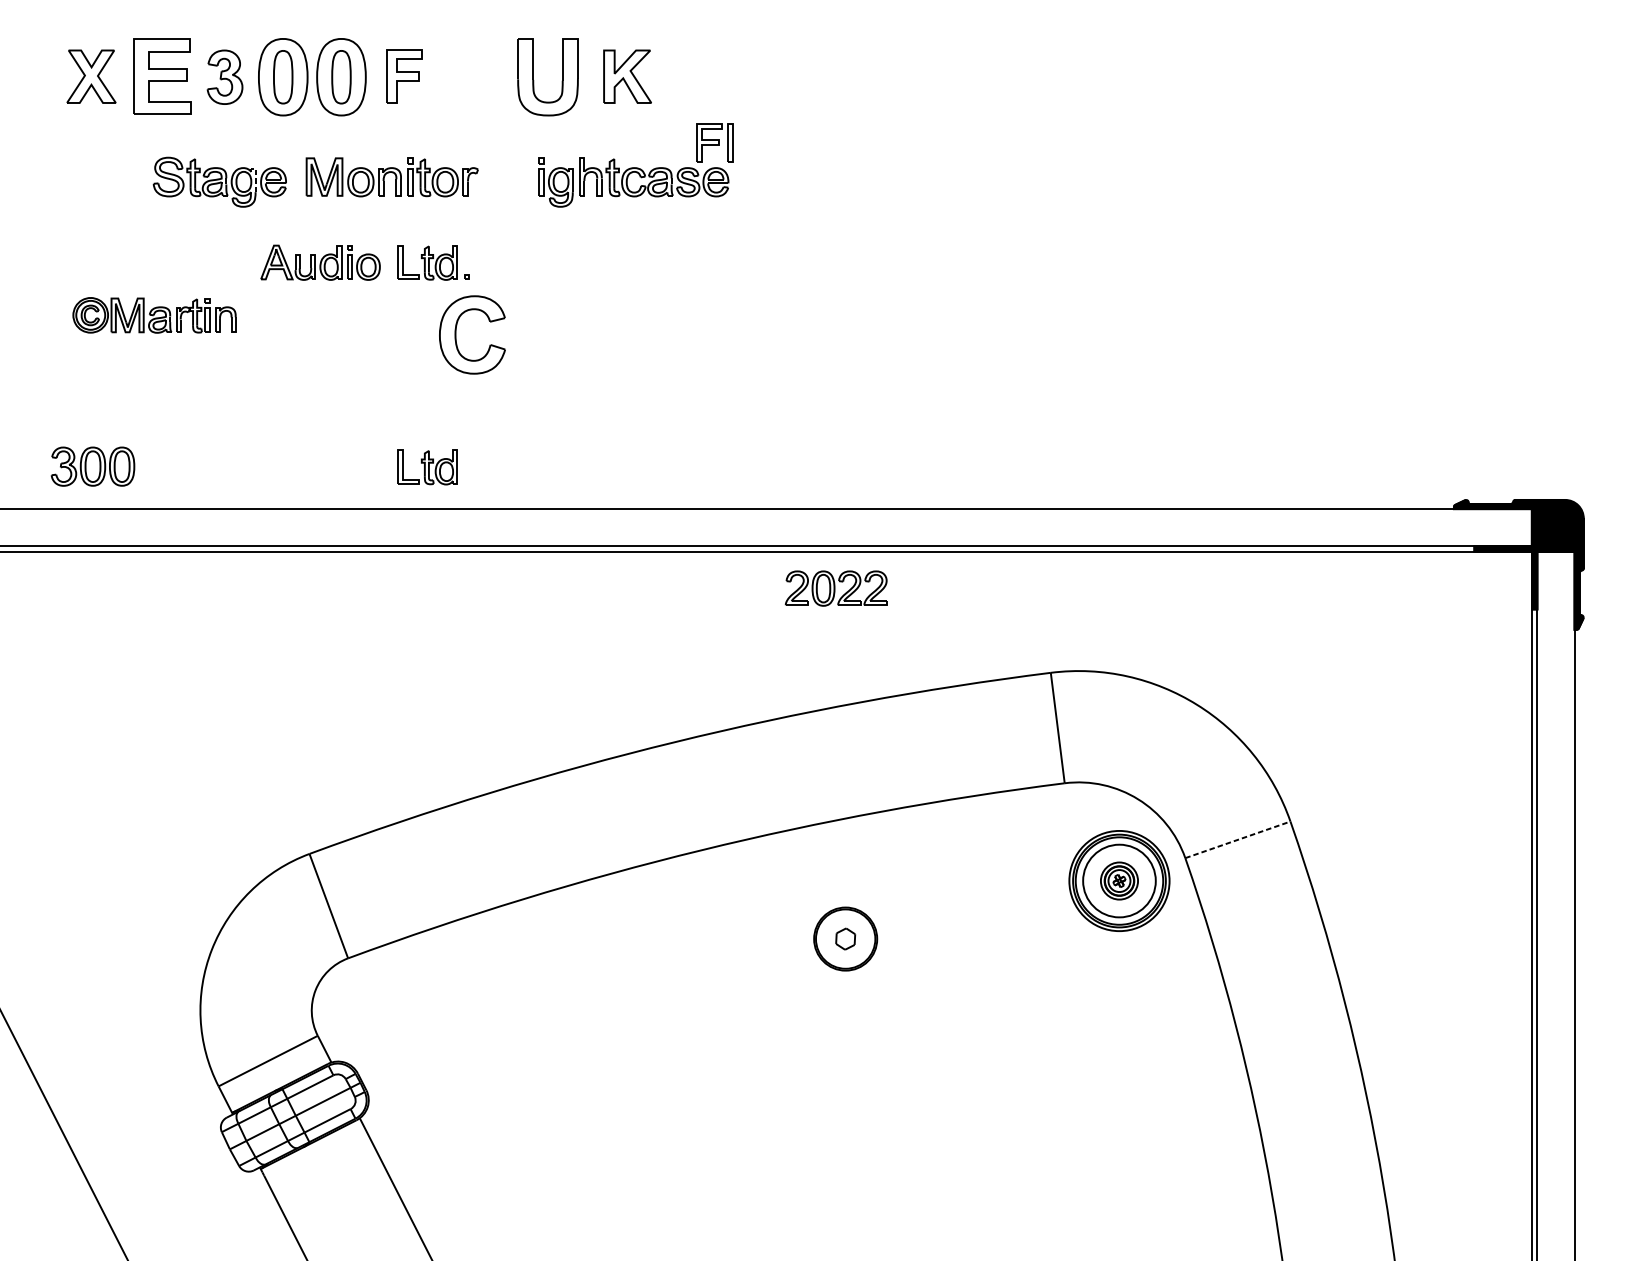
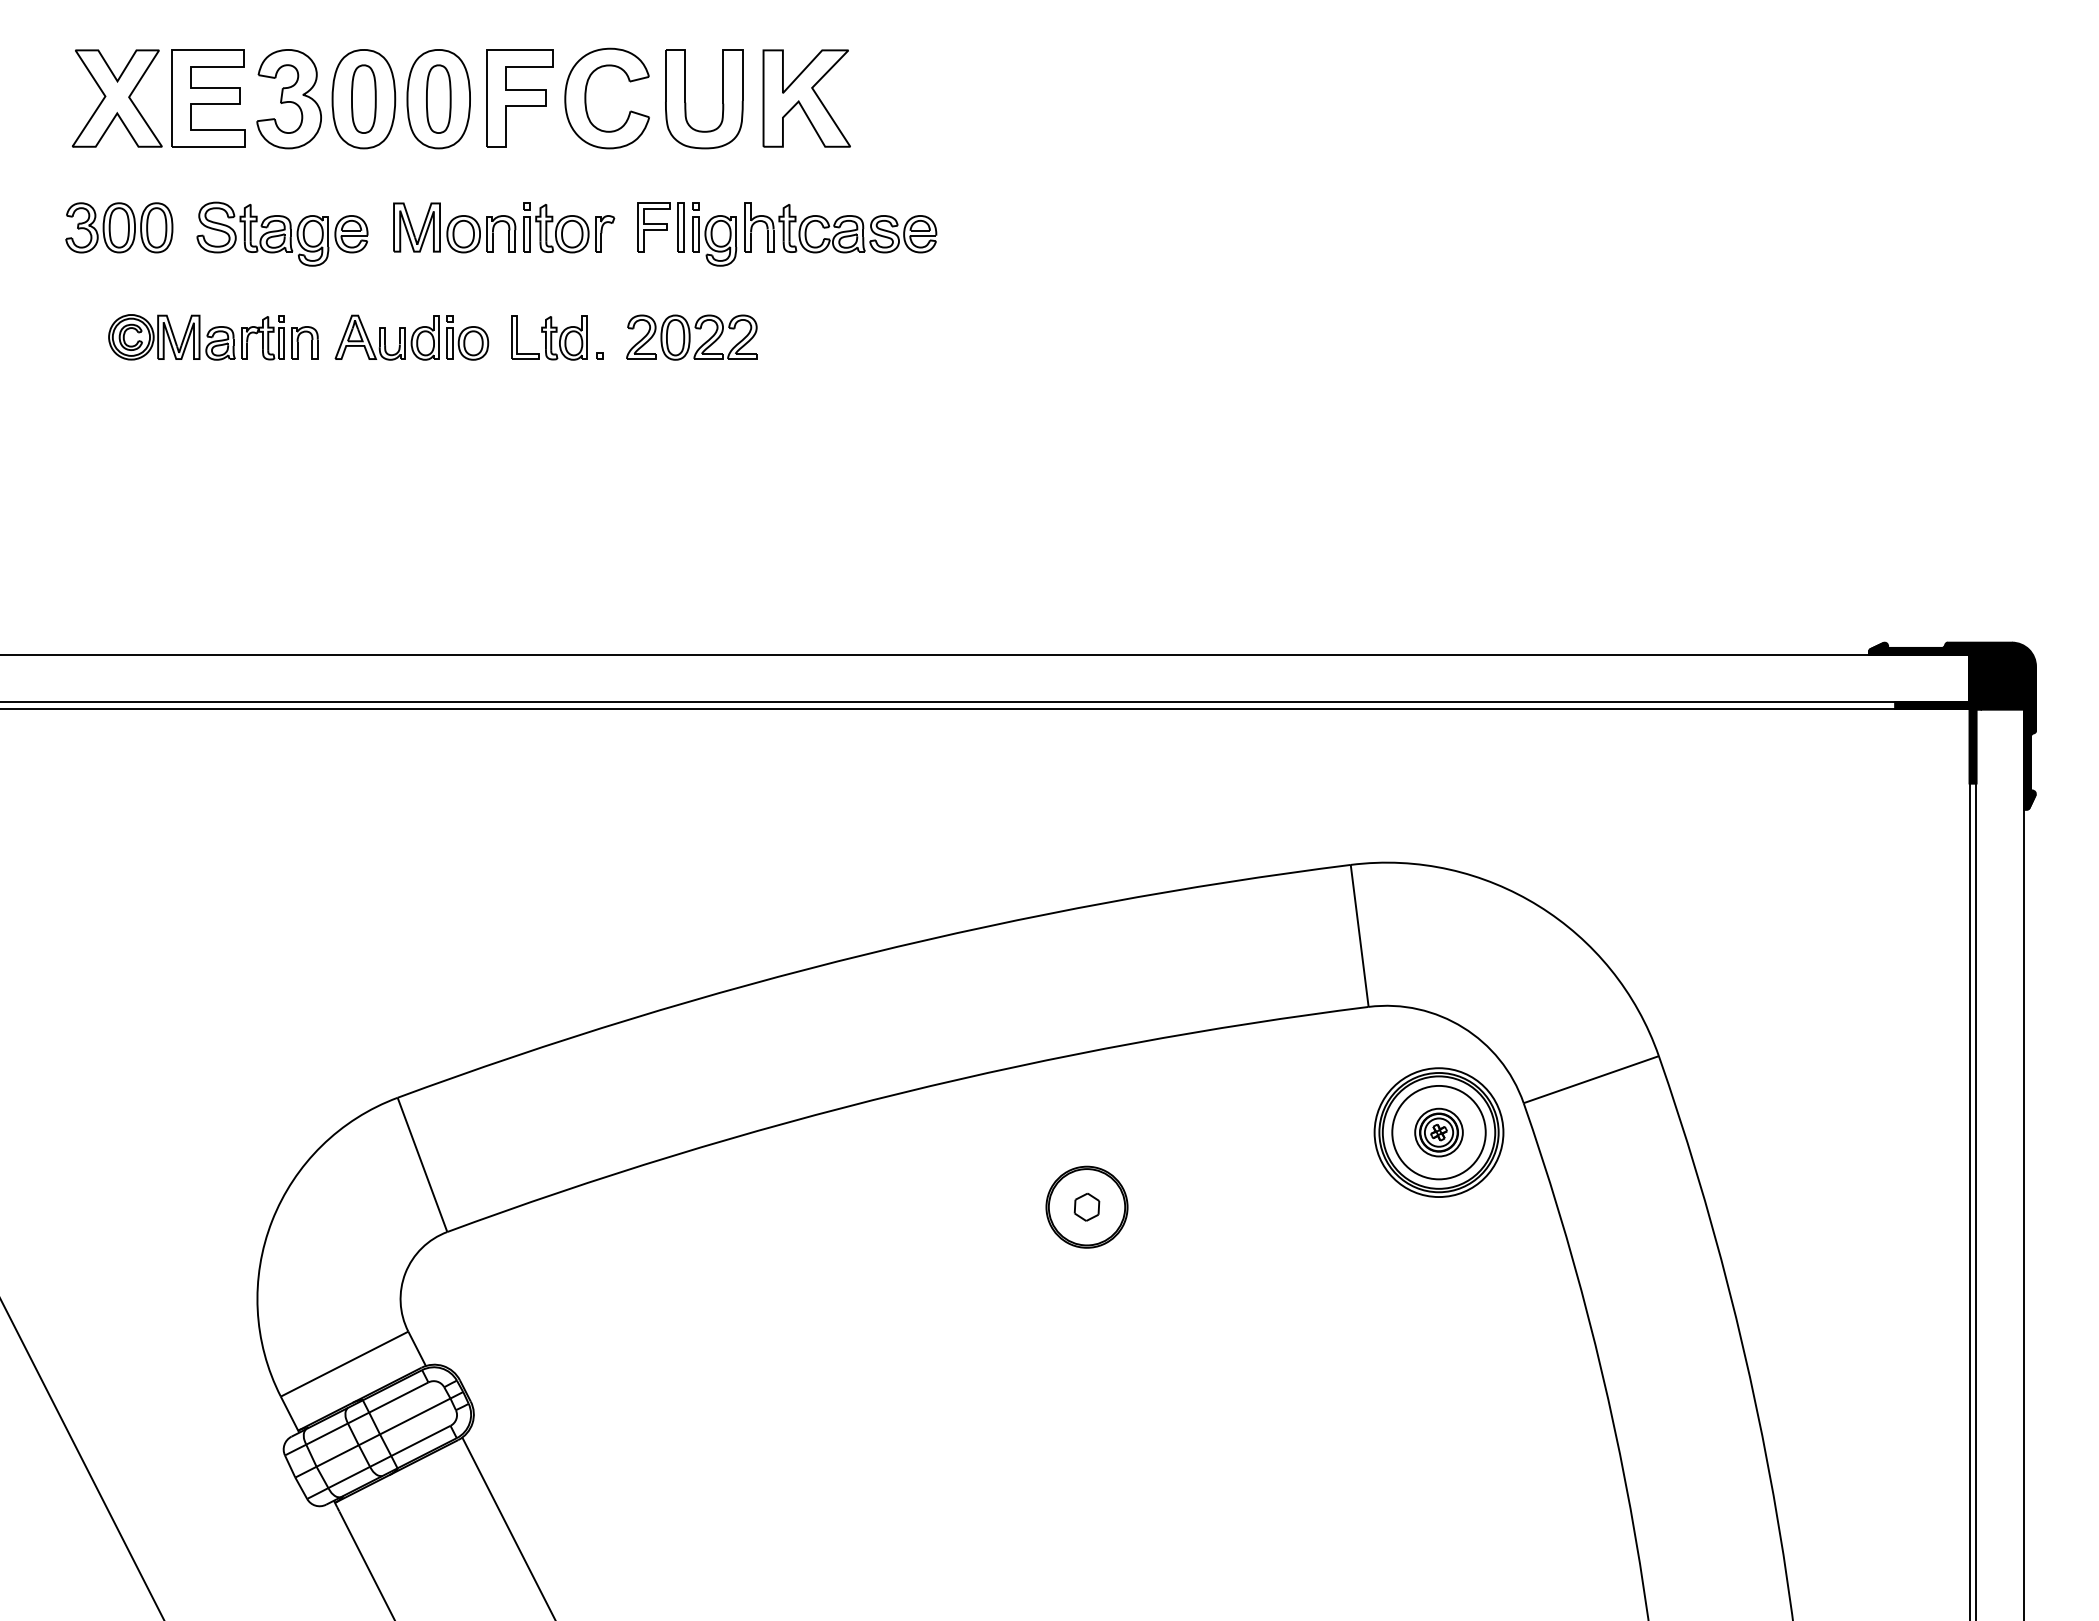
part: (91, 76) -> (117, 98), size x1.43
part: (404, 76) -> (519, 98), size x1.43
part: (627, 76) -> (806, 98), size x1.43
part: (224, 77) -> (288, 99), size x1.43
part: (714, 142) -> (660, 227), moved
line: (255, 175) -> (328, 225), dashed -> solid
part: (154, 315) -> (213, 337), moved
part: (456, 334) -> (586, 98), moved
part: (93, 466) -> (119, 227), moved
part: (427, 467) -> (549, 600), removed
part: (835, 588) -> (691, 337), moved
line: (1238, 839) -> (1591, 1079), dashed -> solid

